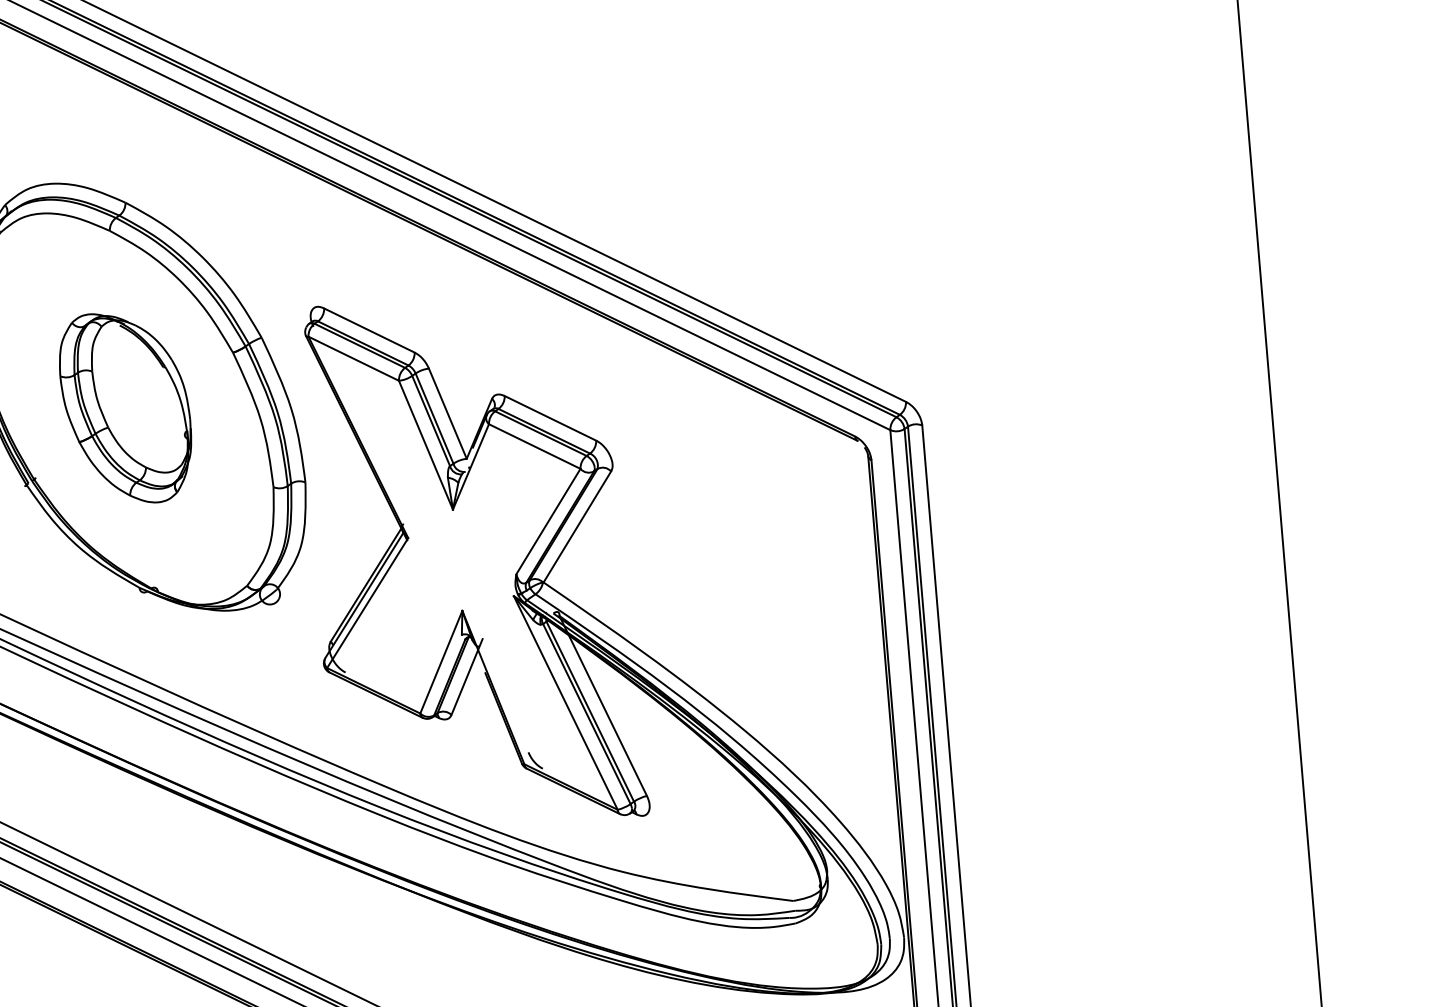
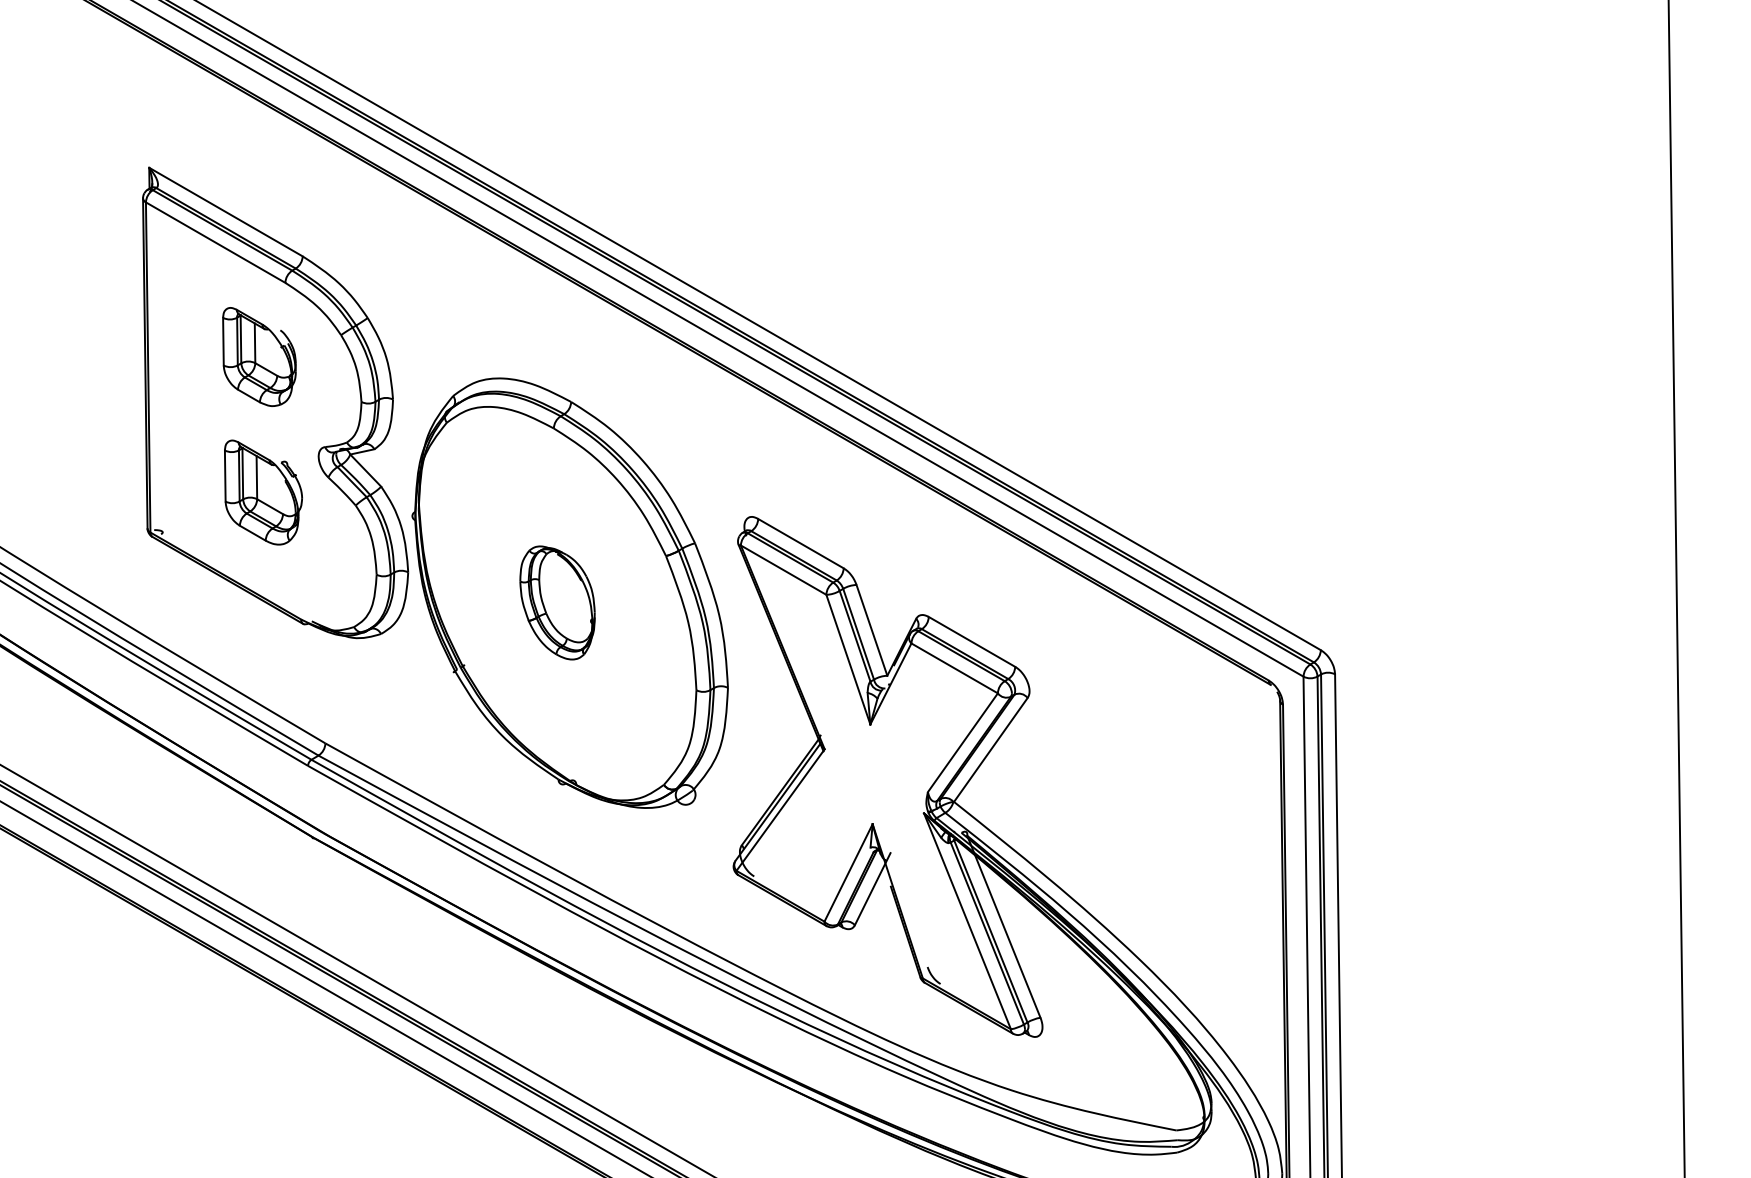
part: (125, 407) -> (557, 602), size x0.6

